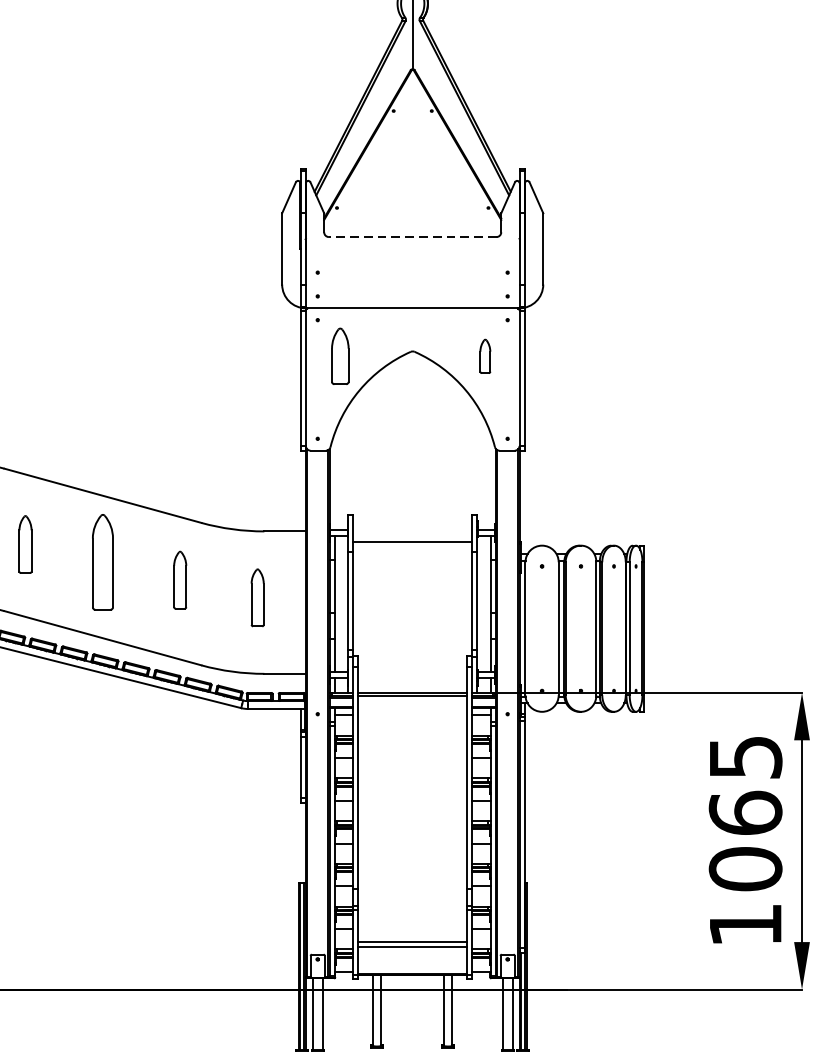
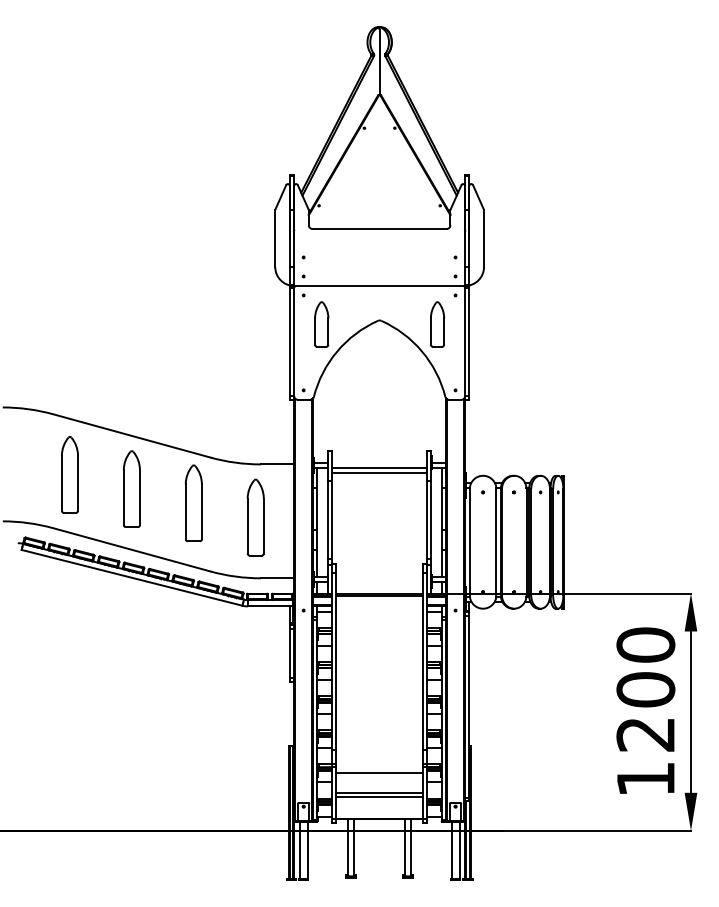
line: (412, 237) -> (379, 229), dashed -> solid
part: (485, 356) -> (437, 324), size x1.67
line: (412, 535) -> (379, 467), added
part: (24, 544) -> (69, 474), size x1.67
part: (179, 580) -> (193, 503), size x1.67
part: (257, 597) -> (255, 517), size x1.67
text: (745, 812) -> (645, 689), 1065 -> 1200
line: (412, 916) -> (379, 772), added

